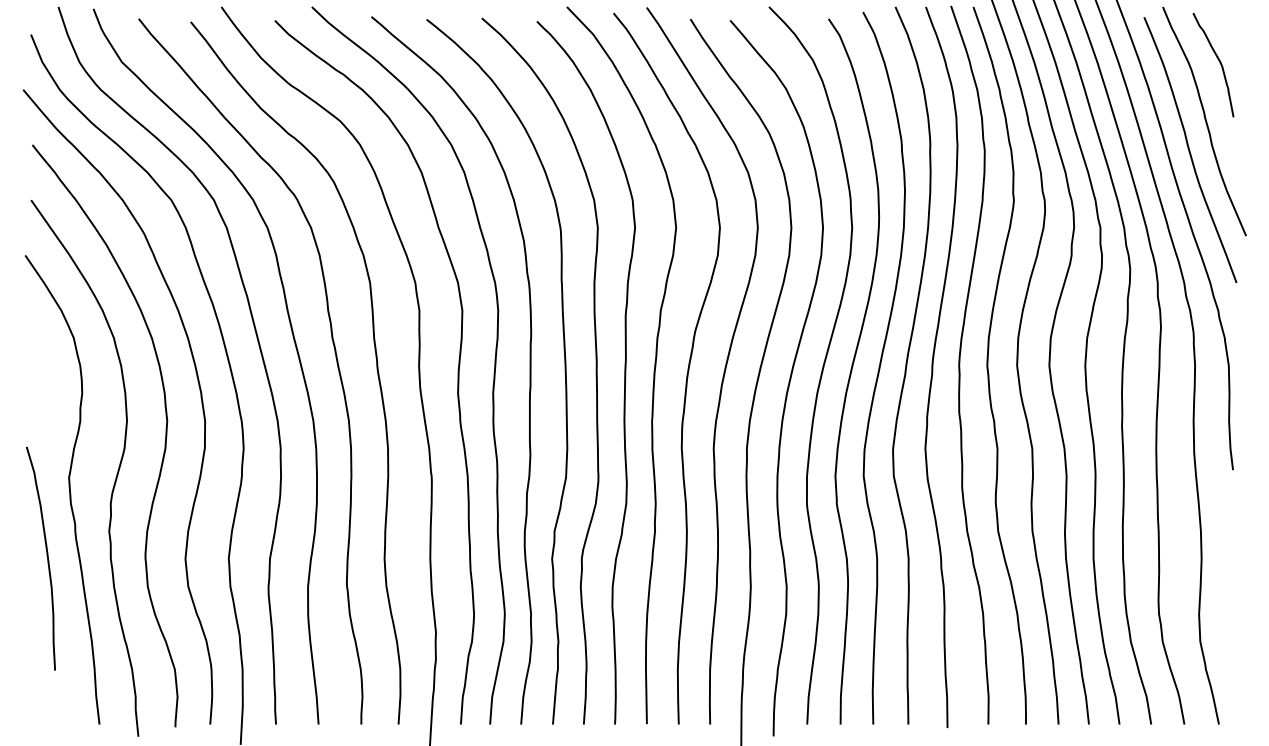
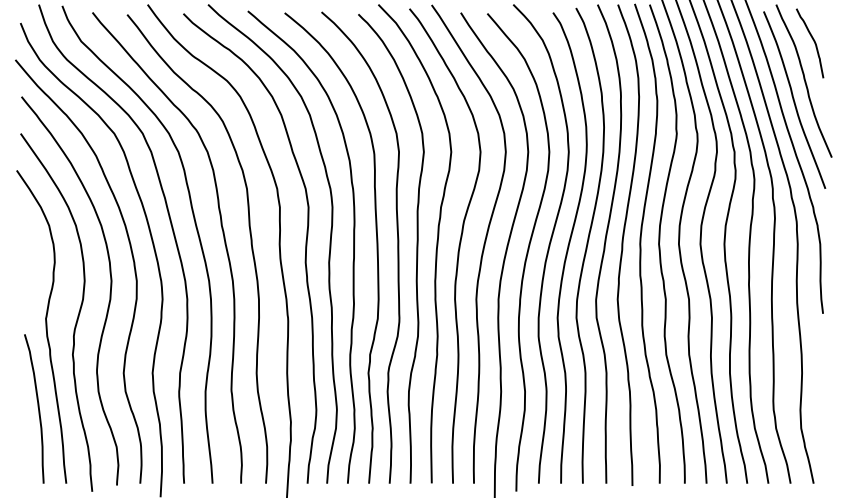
curve: (45, 556) -> (37, 407), moved

